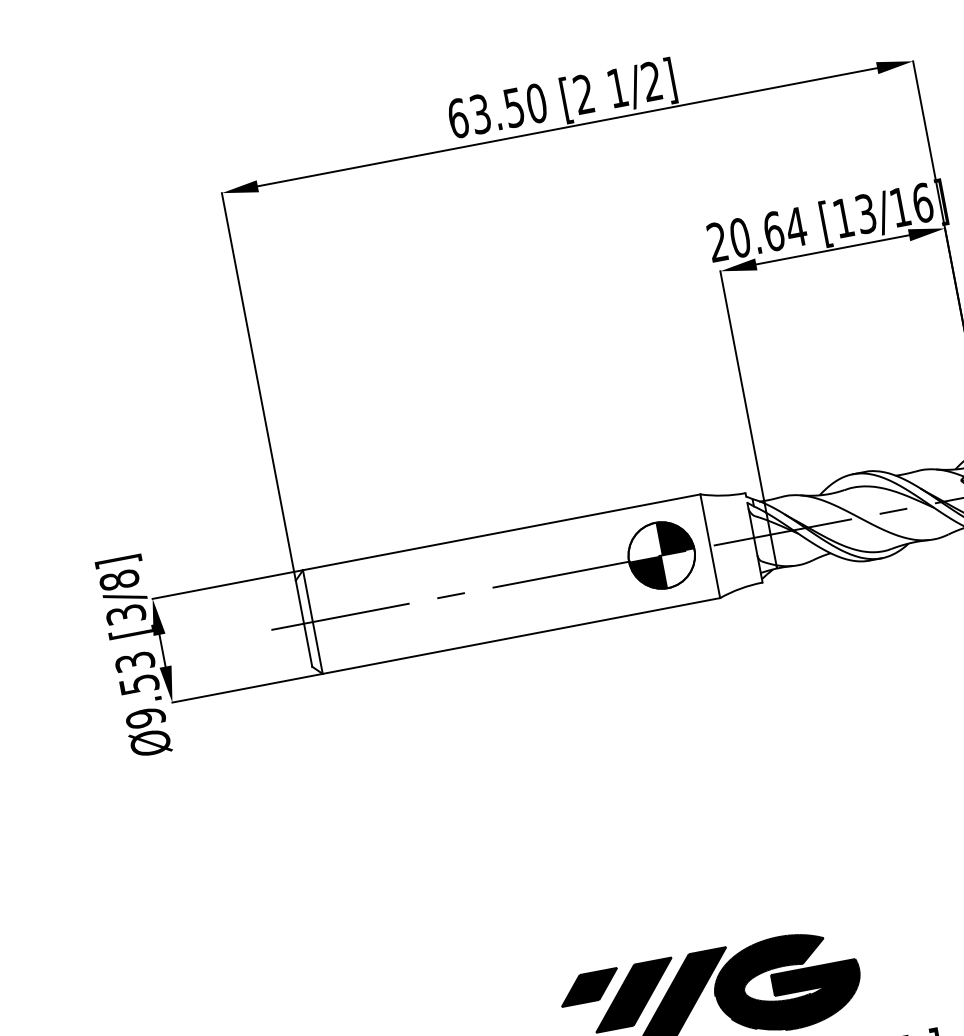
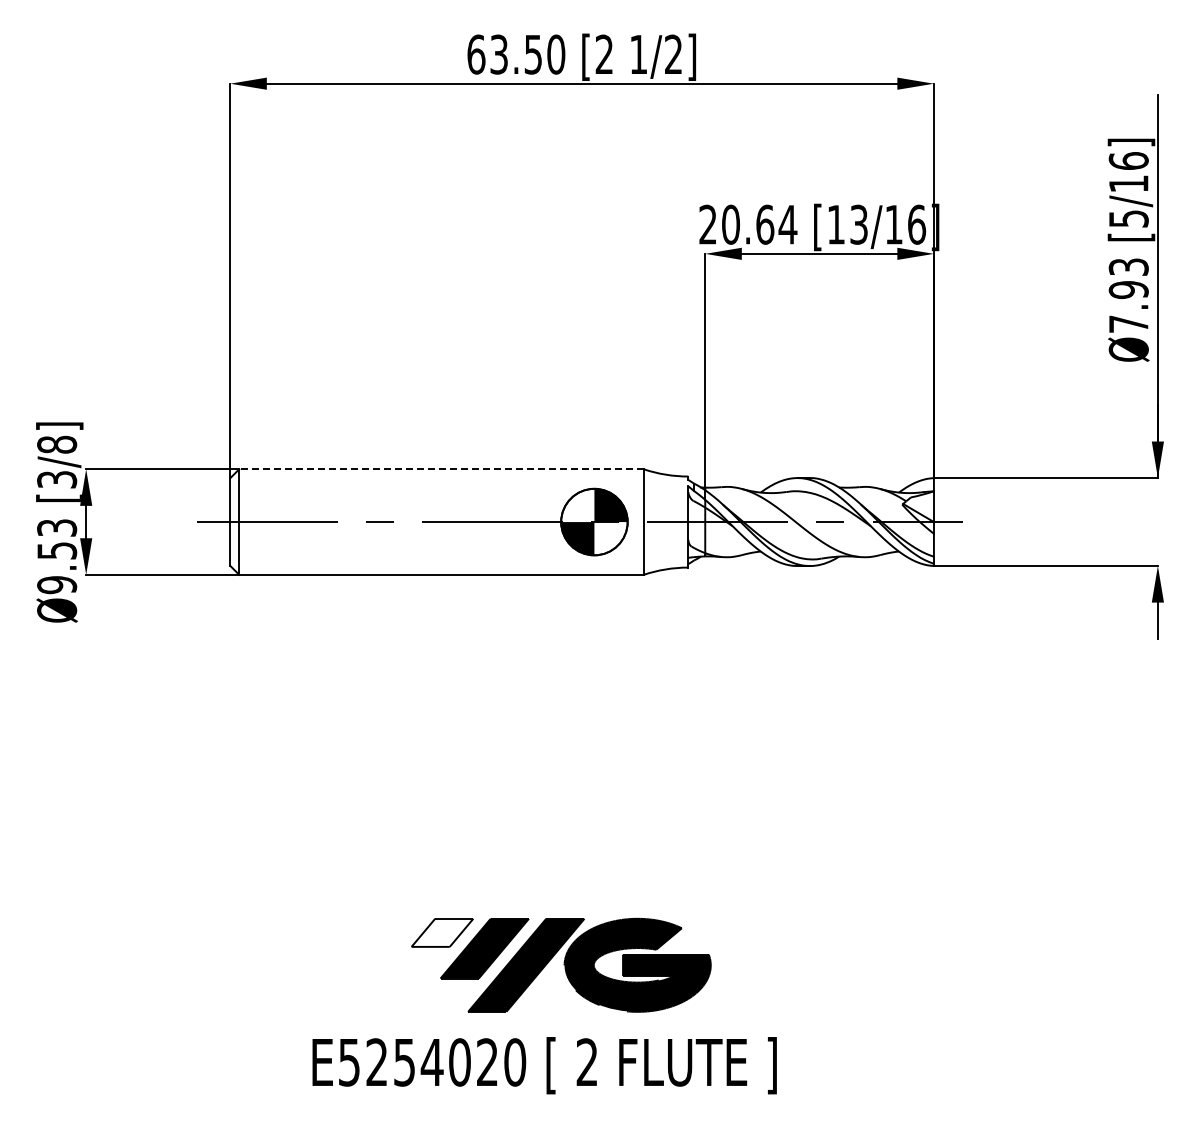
line: (501, 532) -> (441, 469), solid -> dashed
fill: (589, 987) -> (442, 932), removed

